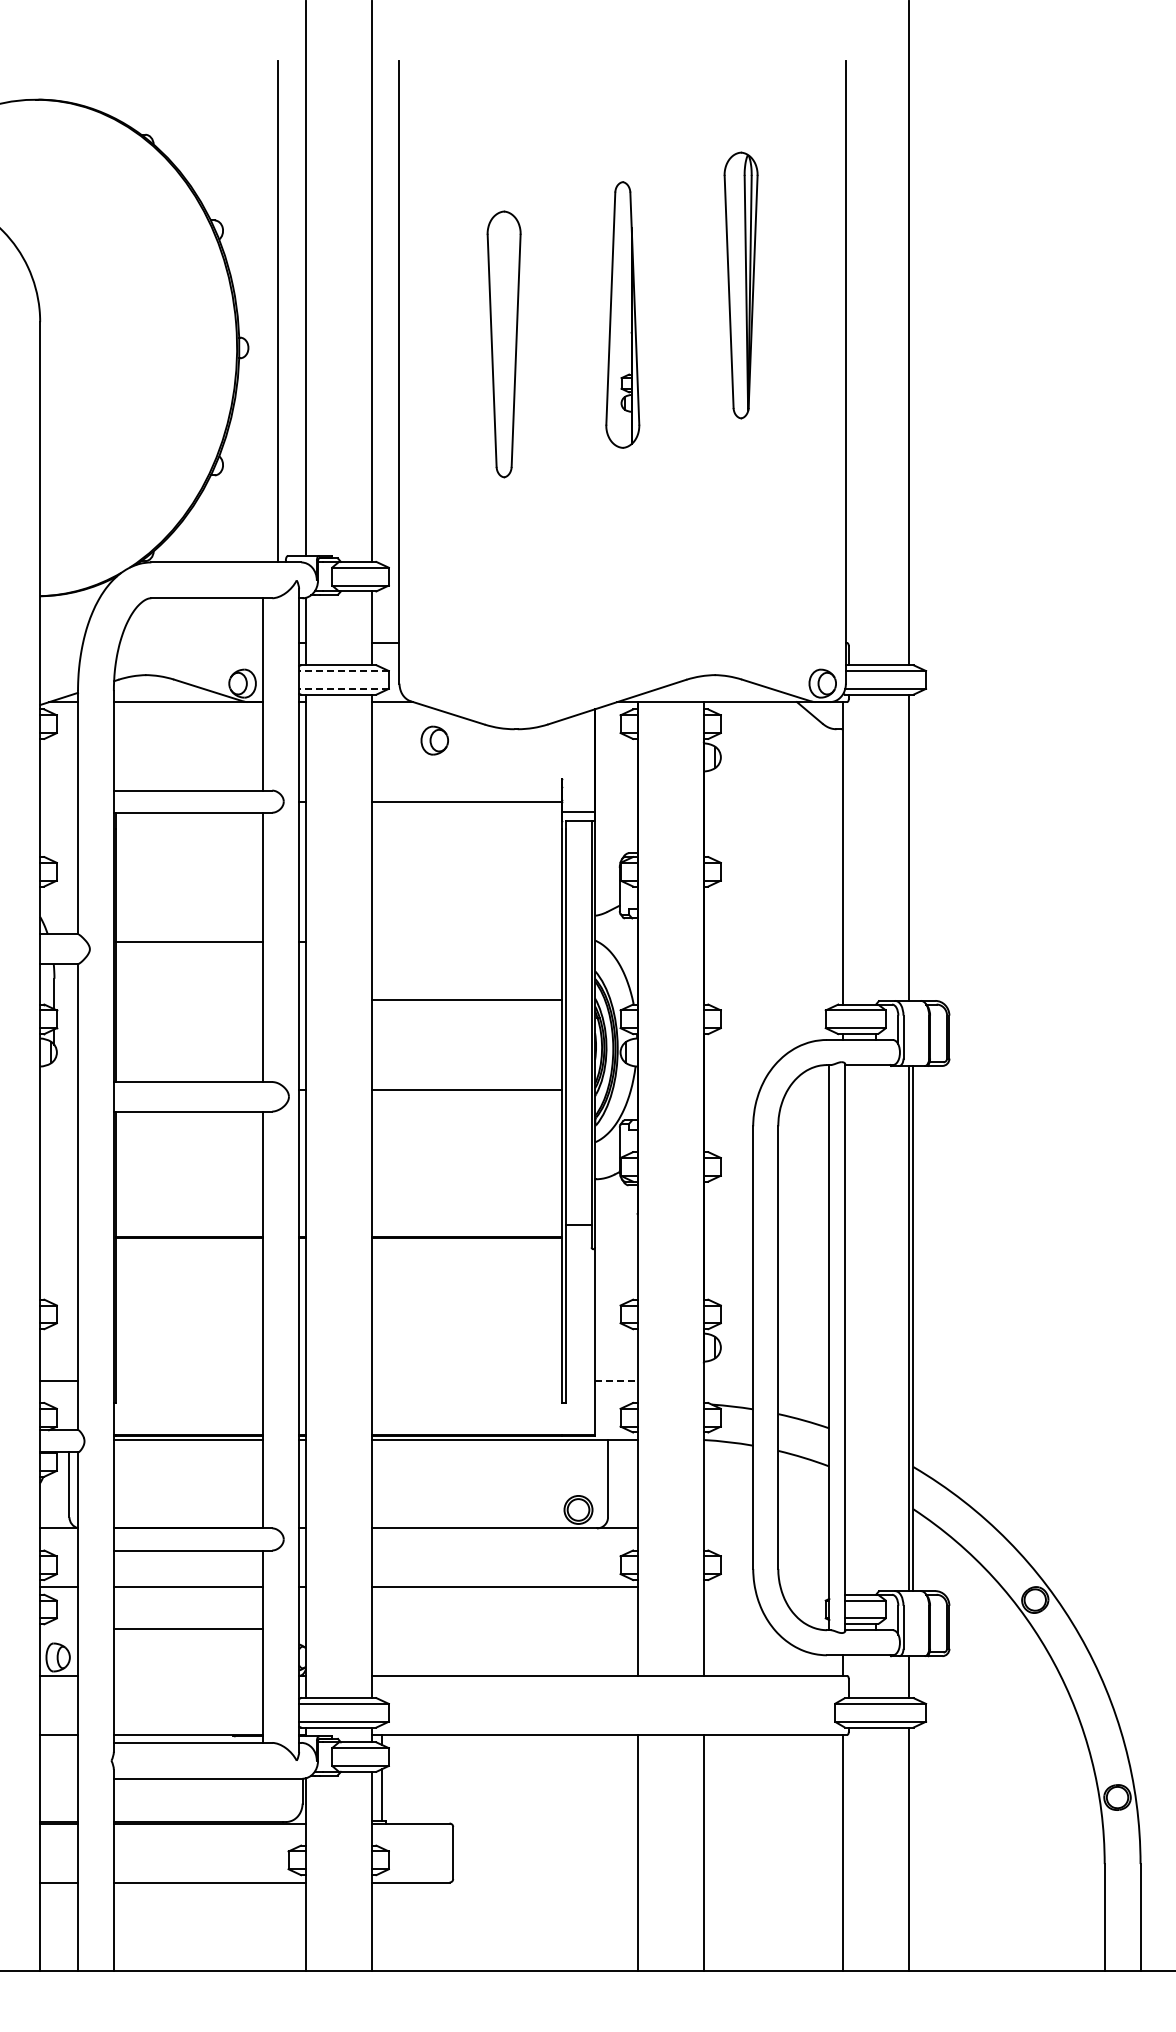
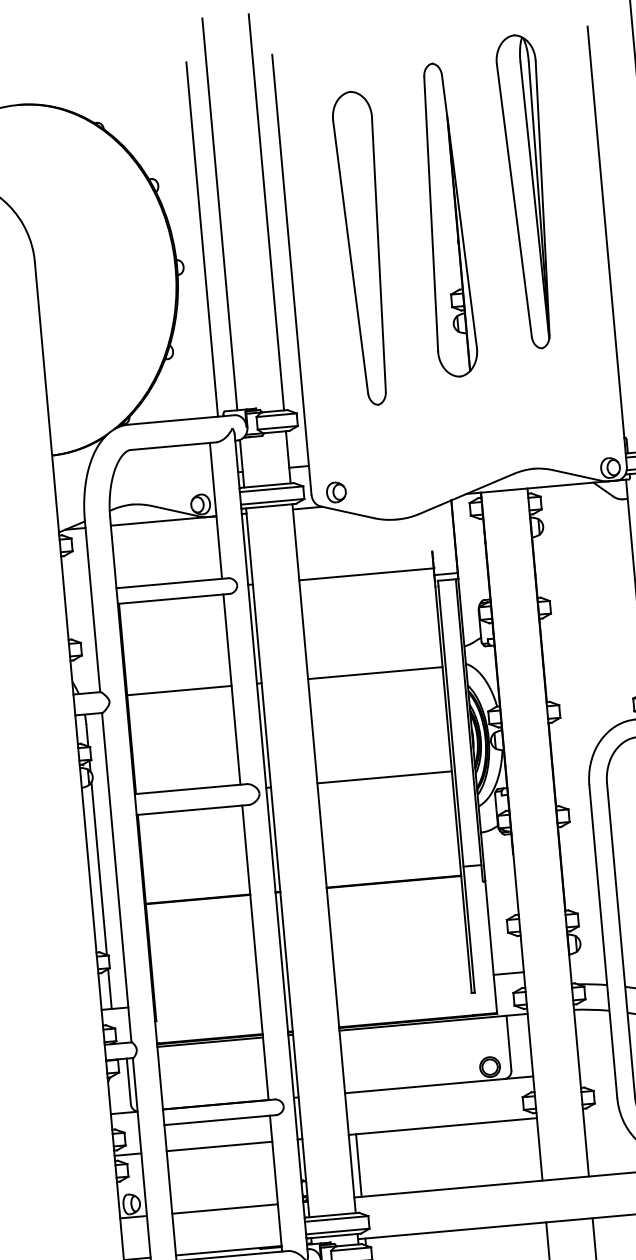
part: (740, 285) -> (527, 191), size x1.67
part: (622, 314) -> (445, 219), size x1.67
part: (503, 344) -> (363, 248), size x1.67
line: (344, 671) -> (271, 489), dashed -> solid
line: (344, 688) -> (272, 501), dashed -> solid
part: (434, 740) -> (336, 492), moved
line: (466, 1000) -> (375, 673), moved
line: (54, 1182) -> (99, 868), added
line: (54, 1352) -> (109, 988), added
line: (617, 1380) -> (509, 973), dashed -> solid
line: (188, 1628) -> (224, 1208), moved
line: (381, 1631) -> (358, 1165), added

